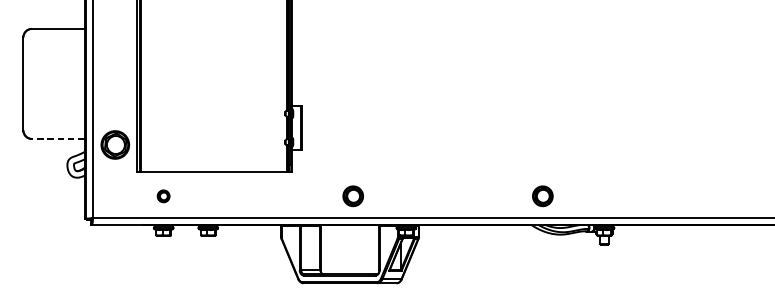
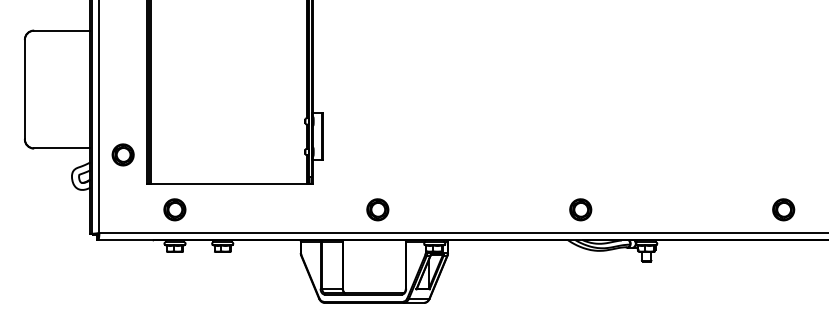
line: (57, 138) -> (61, 148), dashed -> solid
part: (114, 144) -> (122, 154), size x0.71
part: (163, 195) -> (174, 209), size x1.67
part: (732, 195) -> (783, 209), added

